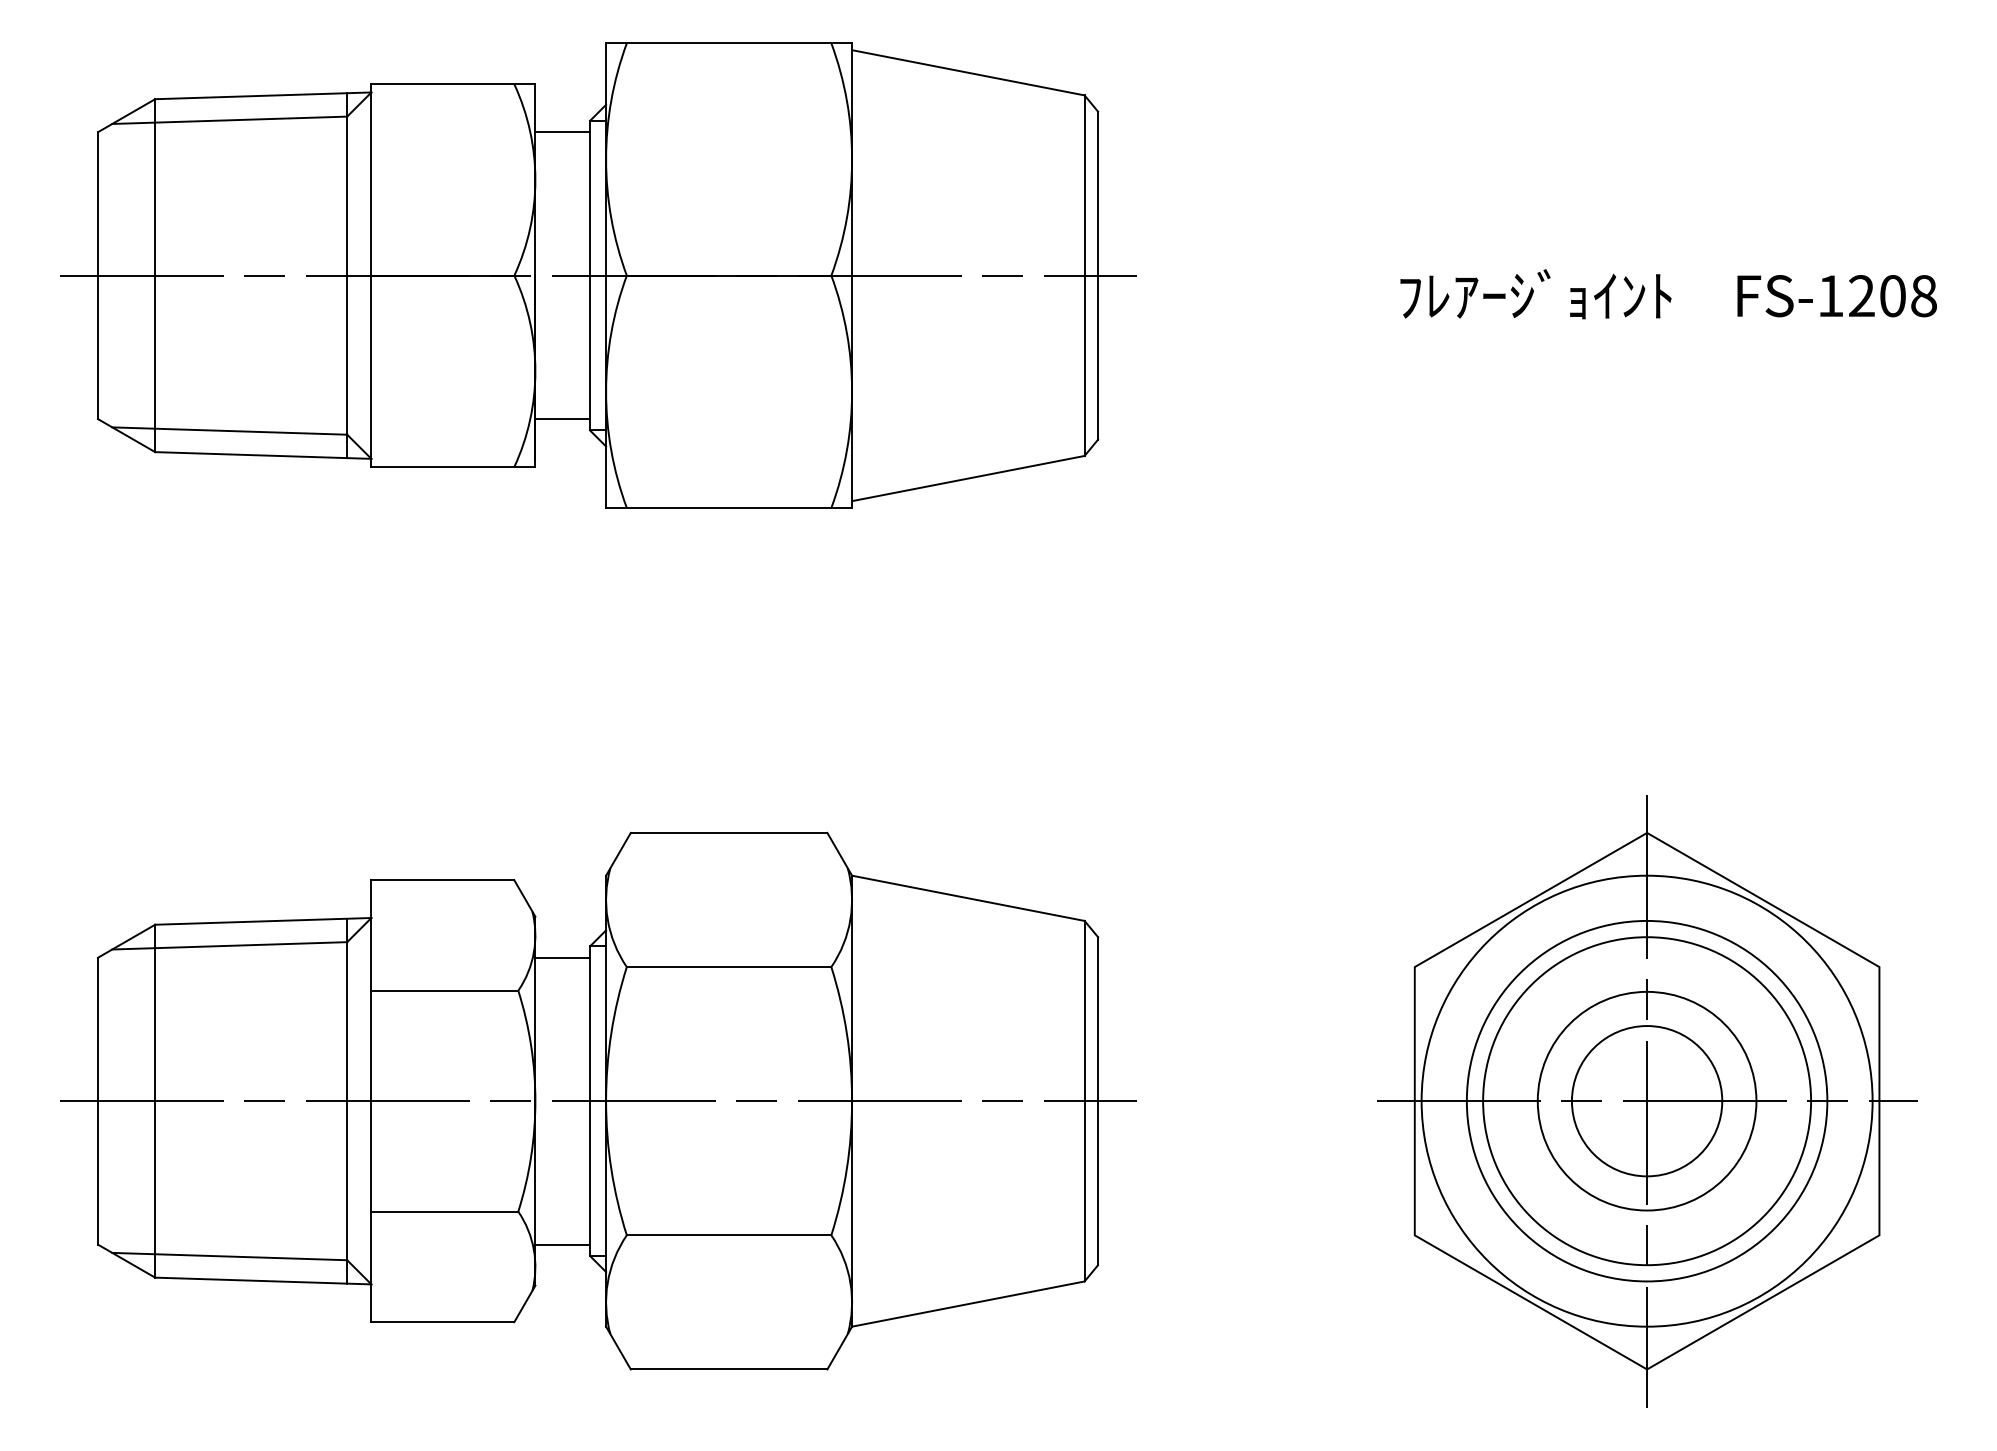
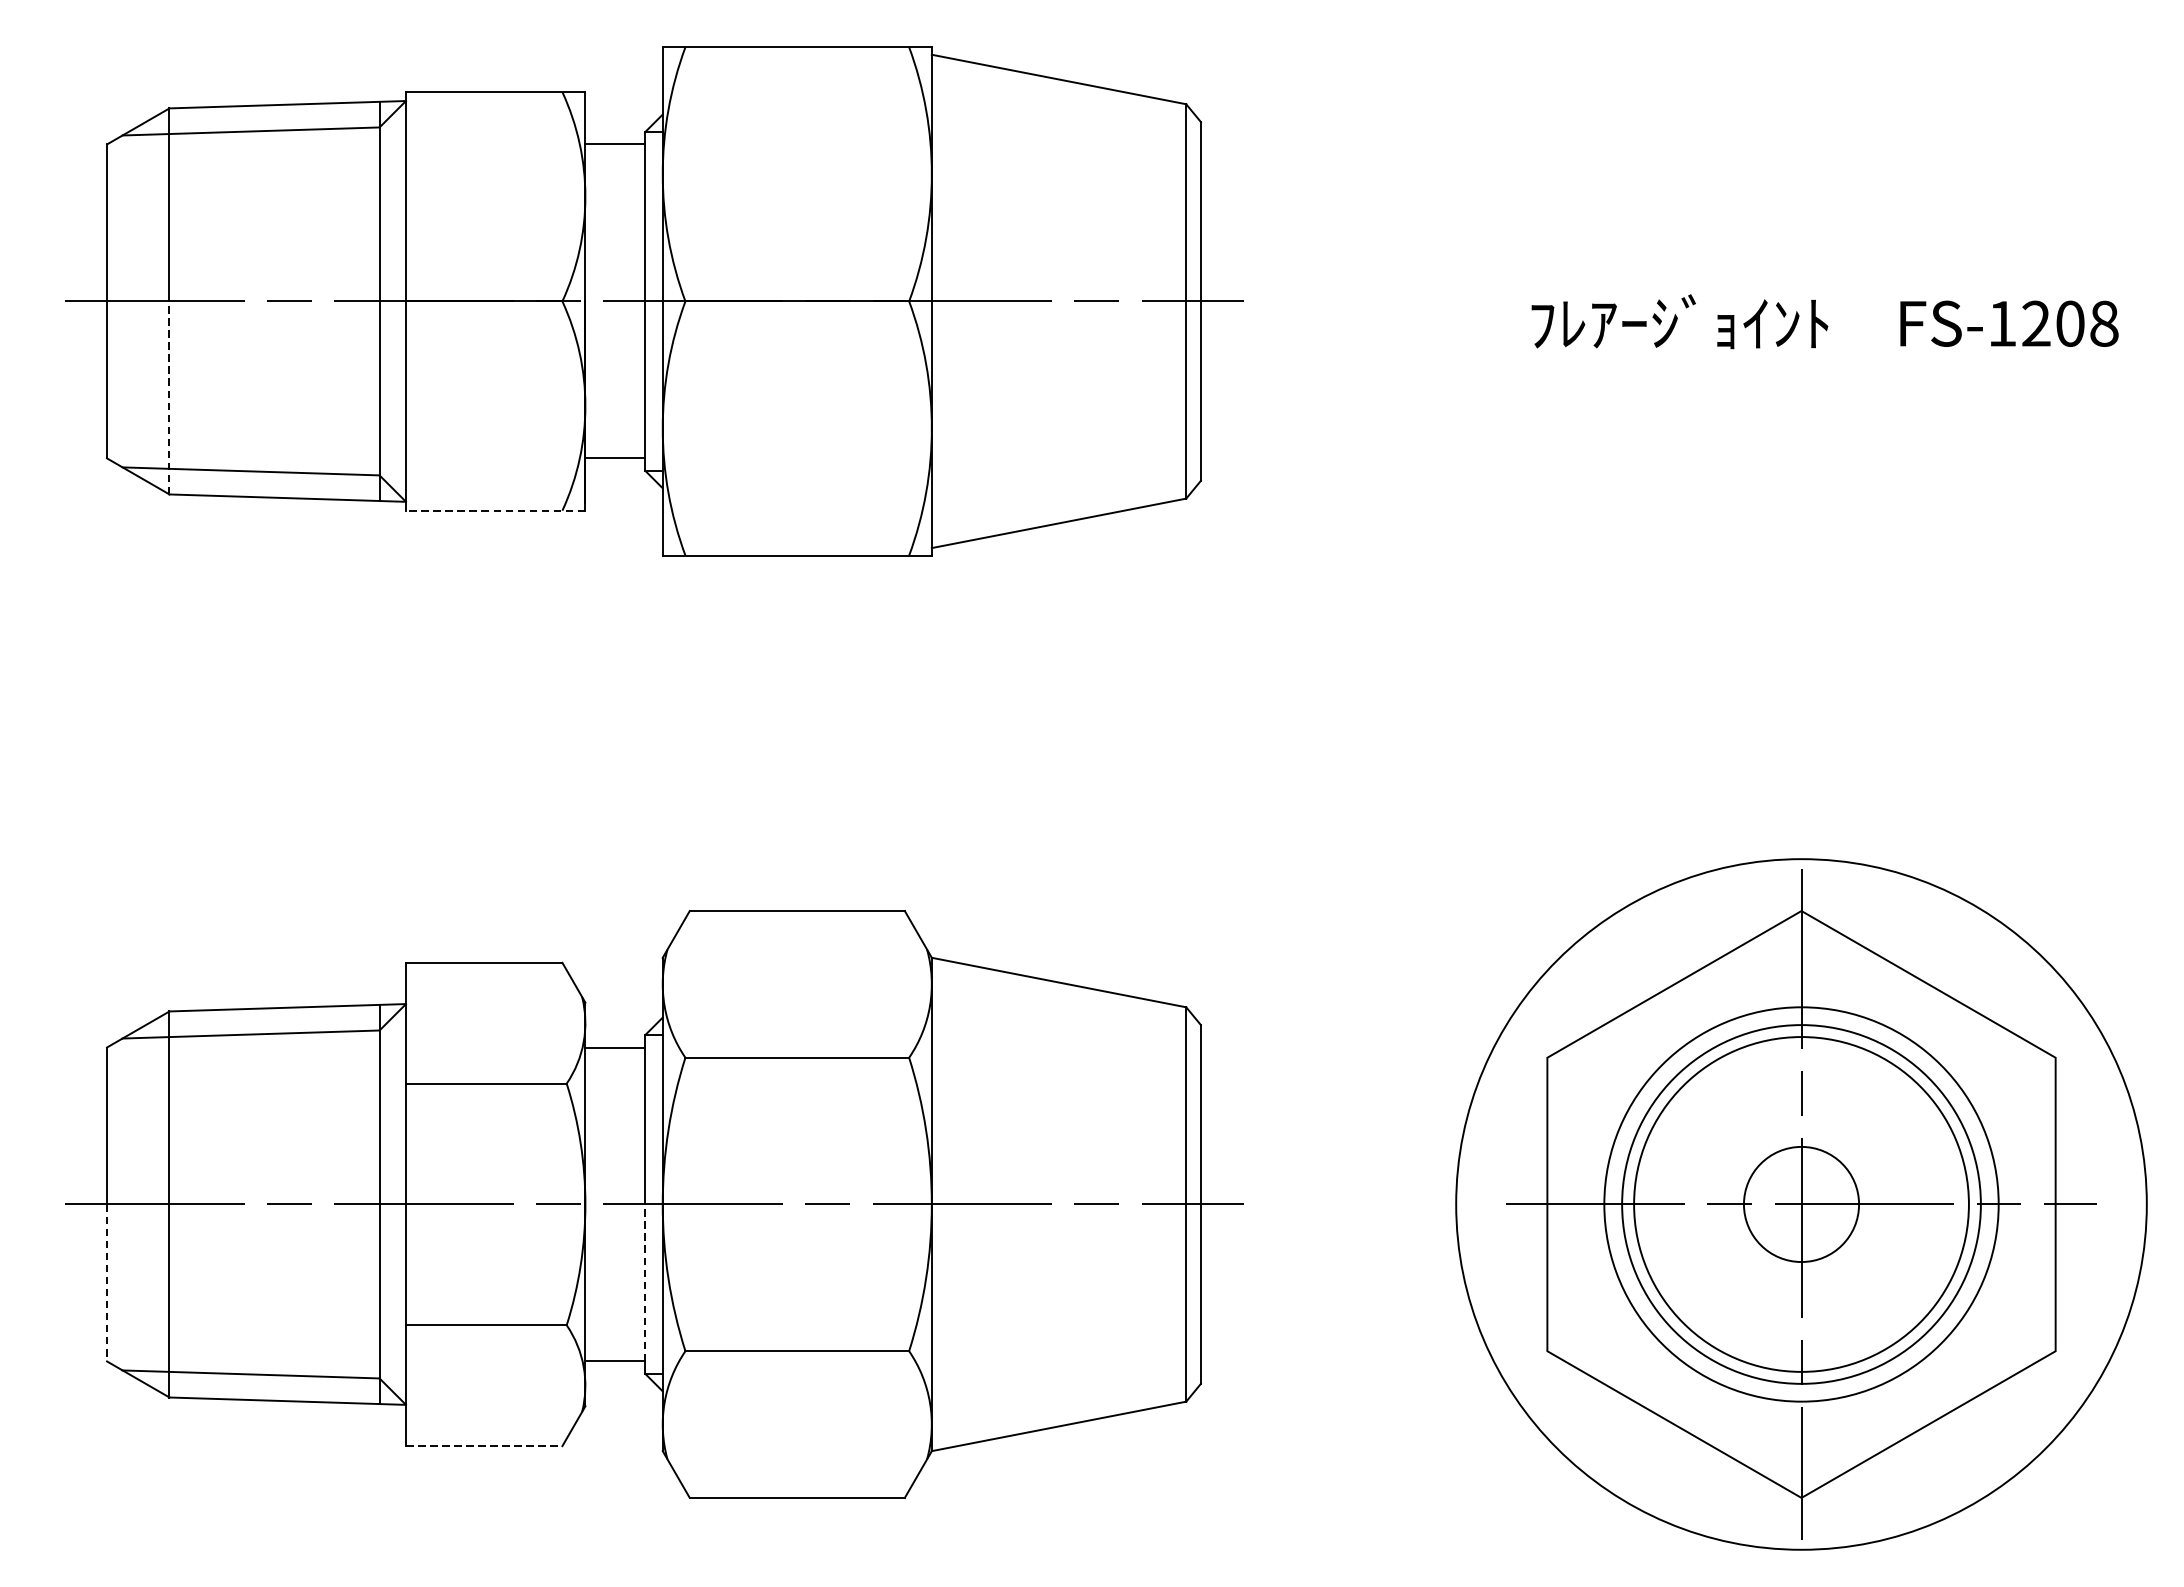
line: (155, 363) -> (169, 397), solid -> dashed
line: (453, 466) -> (495, 510), solid -> dashed
circle: (1646, 1100) -> (1800, 1203), size x1.4
circle: (1646, 1100) -> (1800, 1203), size x1.4
circle: (1646, 1101) -> (1800, 1204), size x0.7
line: (98, 1172) -> (107, 1282), solid -> dashed
line: (590, 1172) -> (645, 1282), solid -> dashed
line: (443, 1322) -> (484, 1446), solid -> dashed

